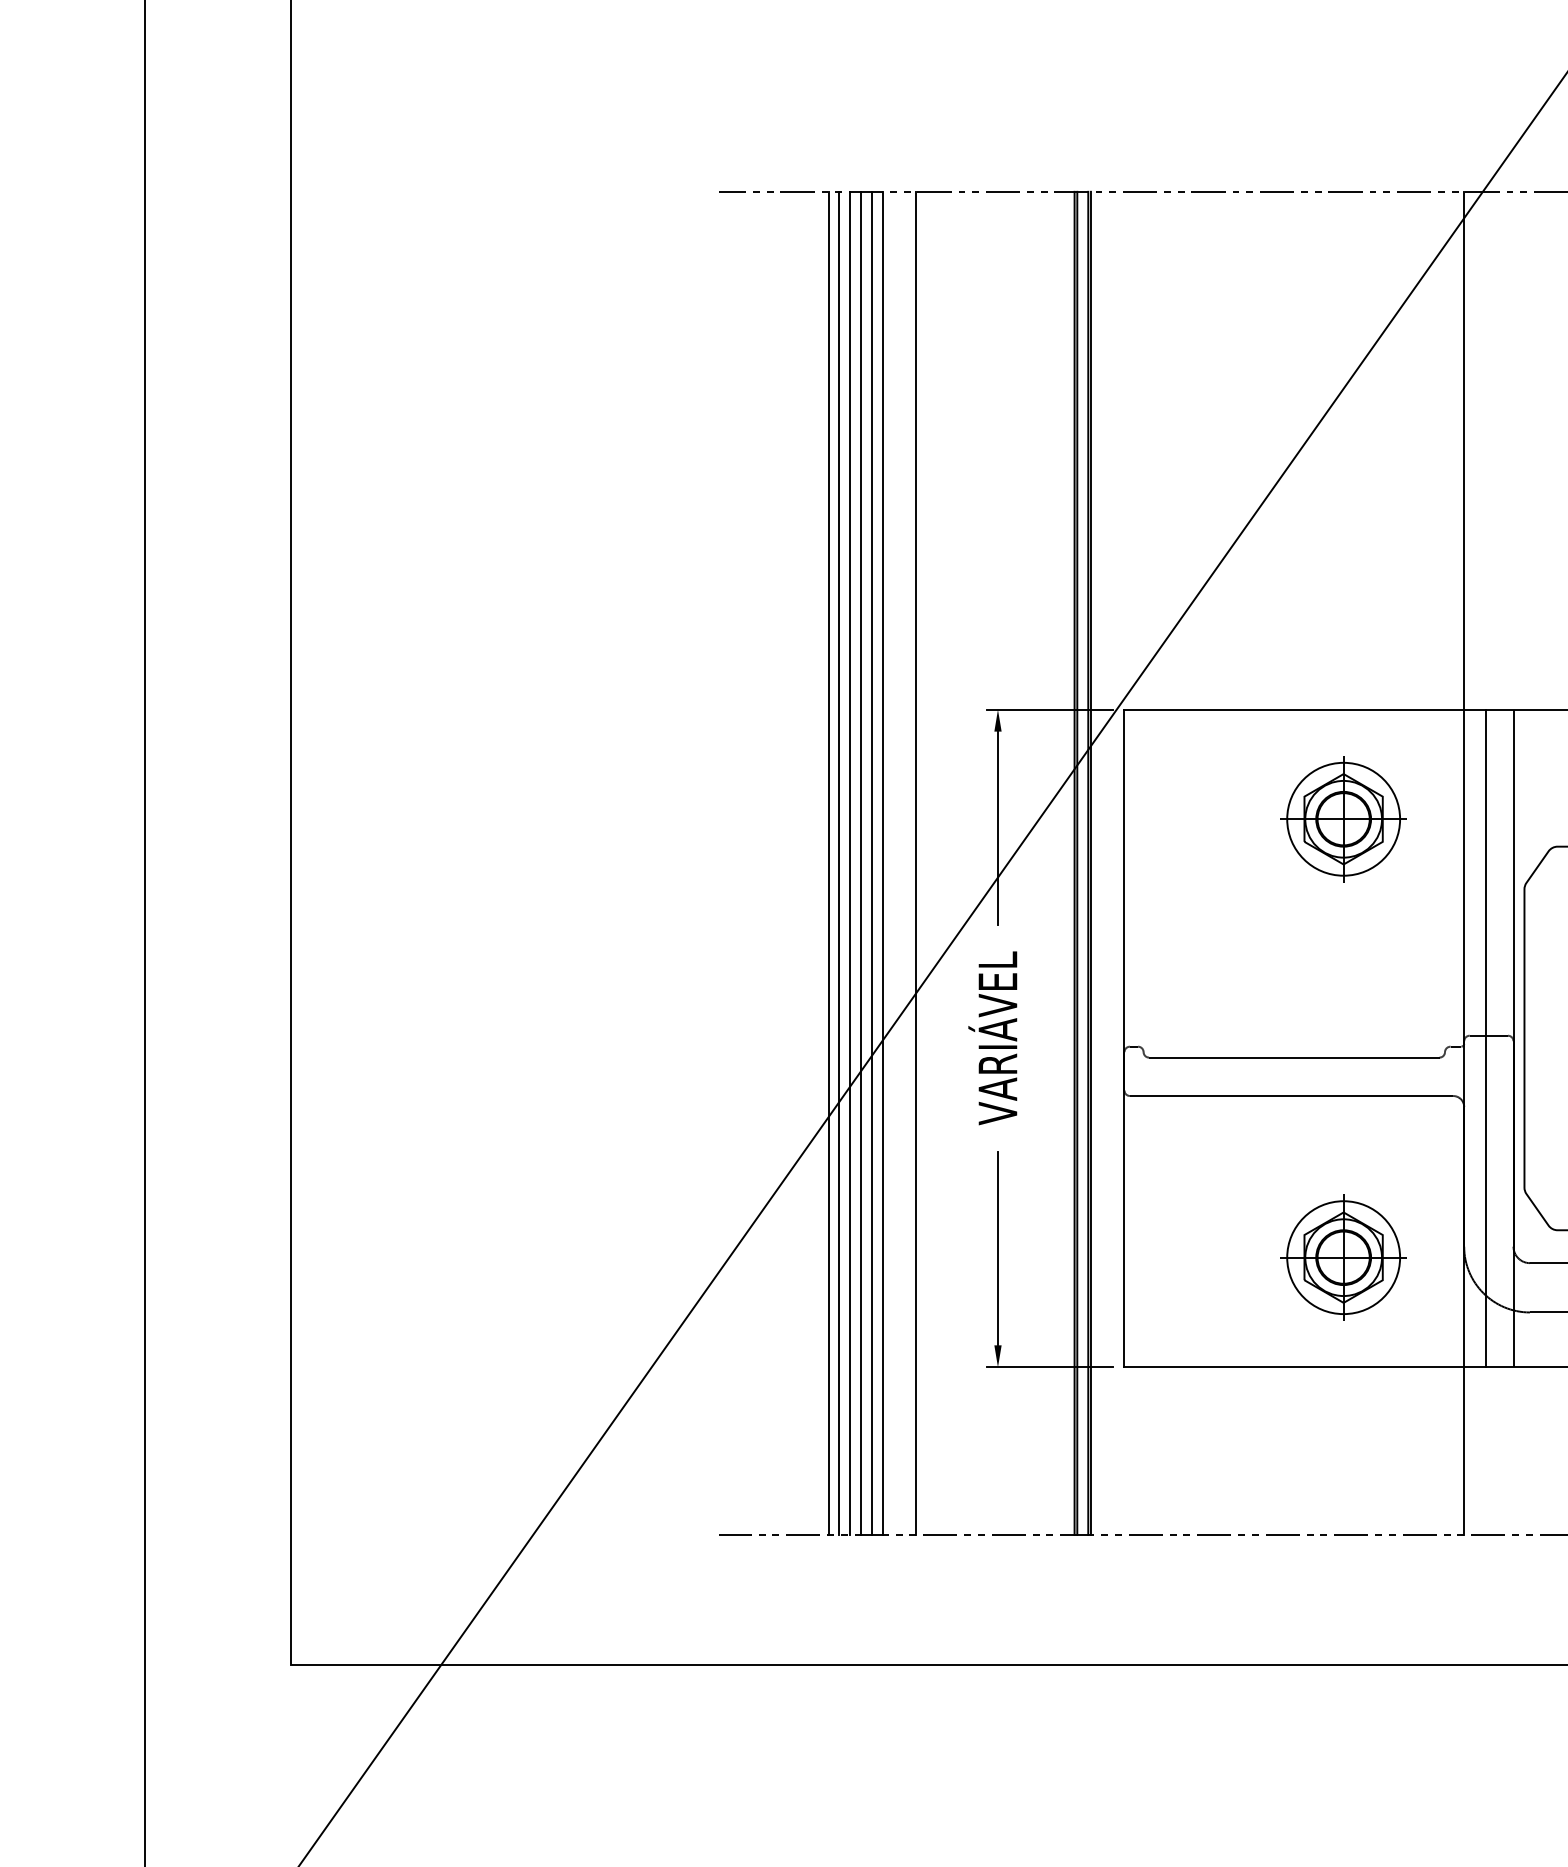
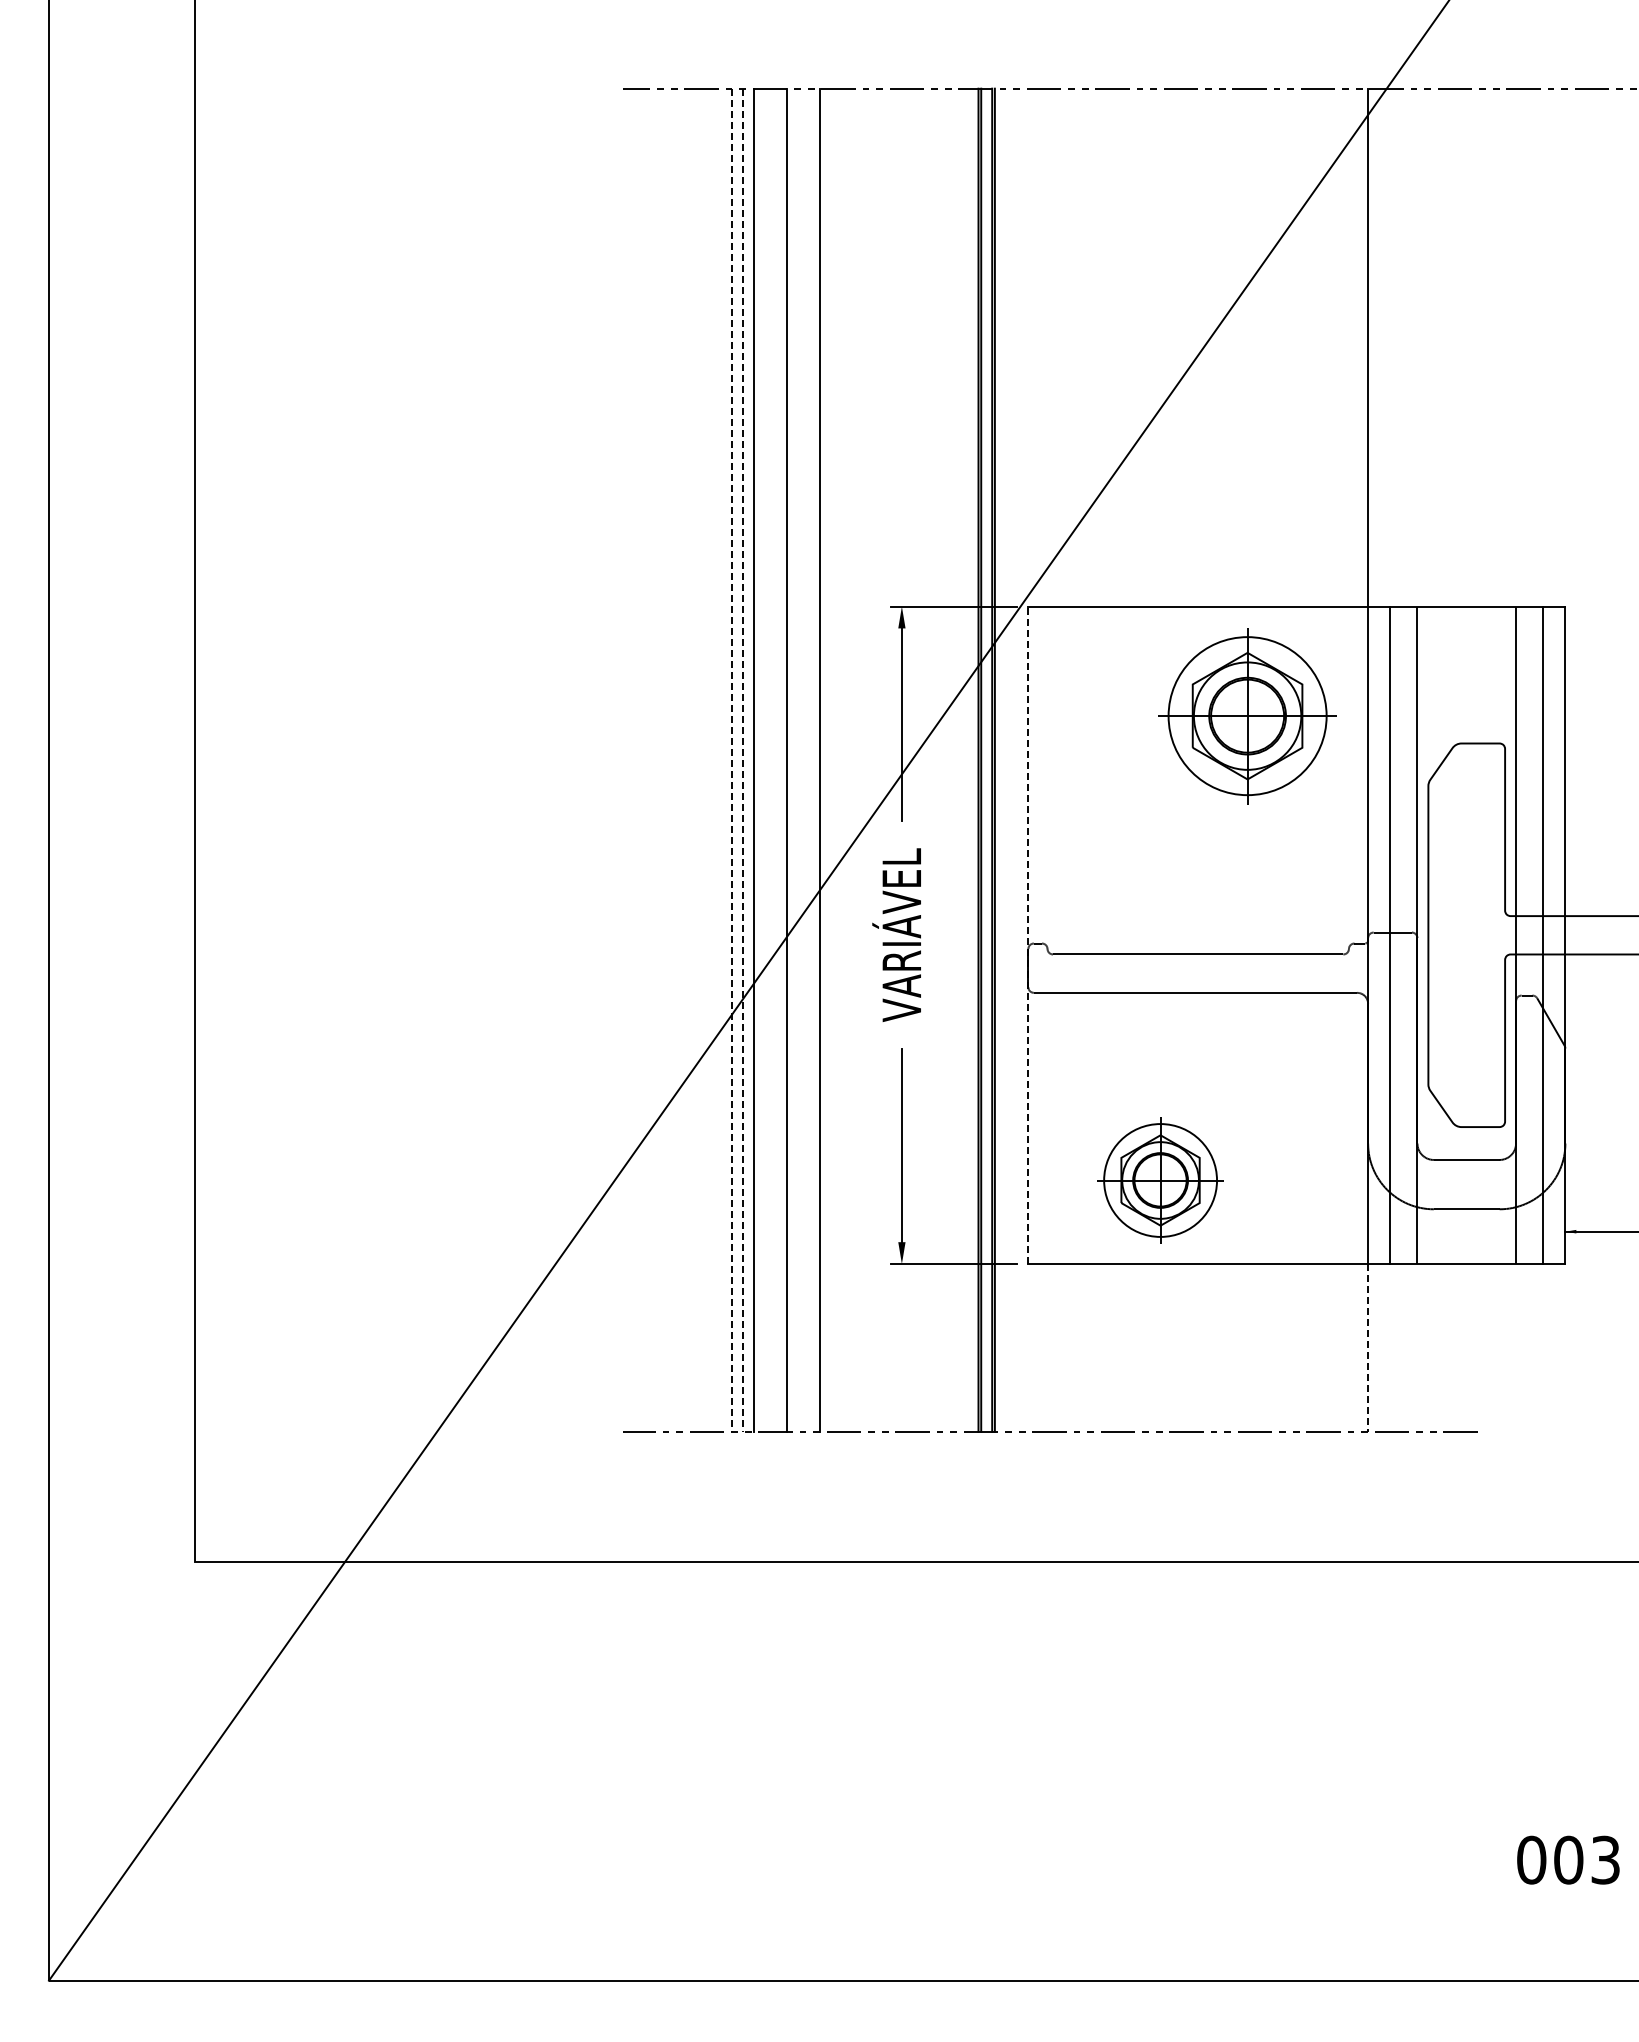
part: (1343, 818) -> (1247, 715), size x1.4
line: (861, 862) -> (765, 759), removed
line: (872, 862) -> (776, 759), removed
line: (828, 863) -> (732, 760), solid -> dashed
line: (839, 863) -> (743, 760), solid -> dashed
line: (1124, 1038) -> (1028, 935), solid -> dashed
part: (1343, 1257) -> (1160, 1180), moved
line: (1464, 1450) -> (1368, 1347), solid -> dashed

